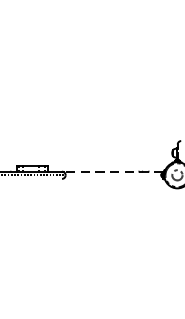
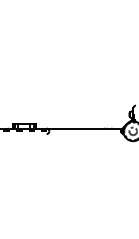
line: (112, 171) -> (84, 128), dashed -> solid

